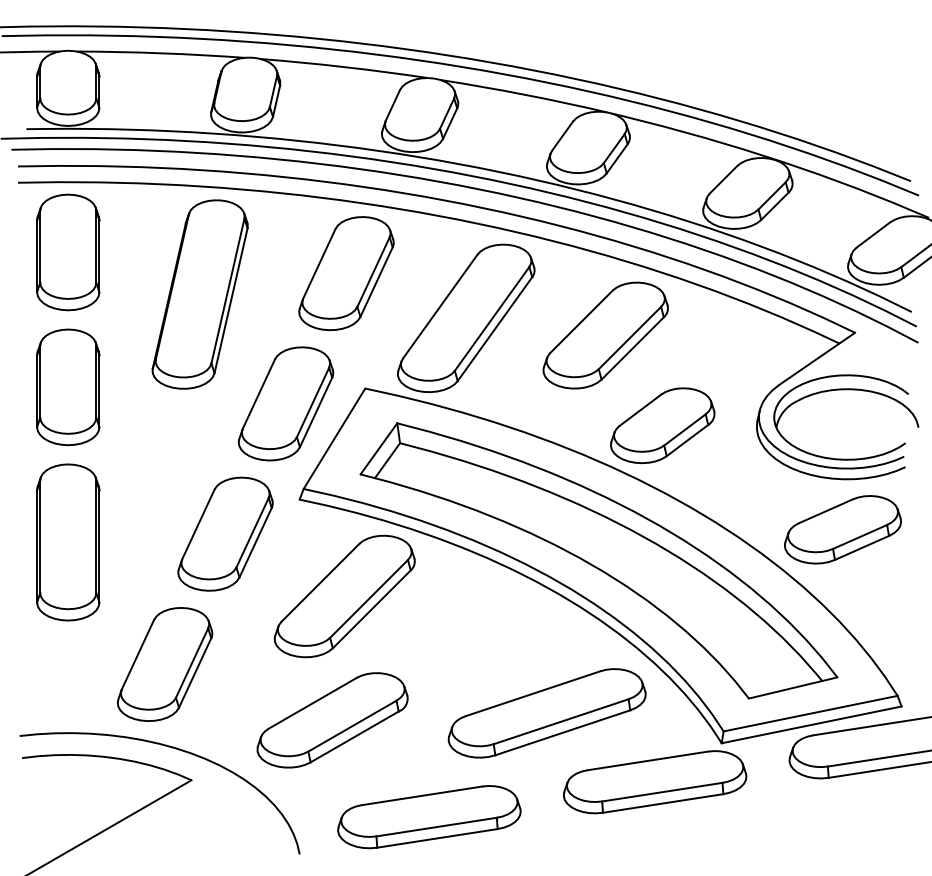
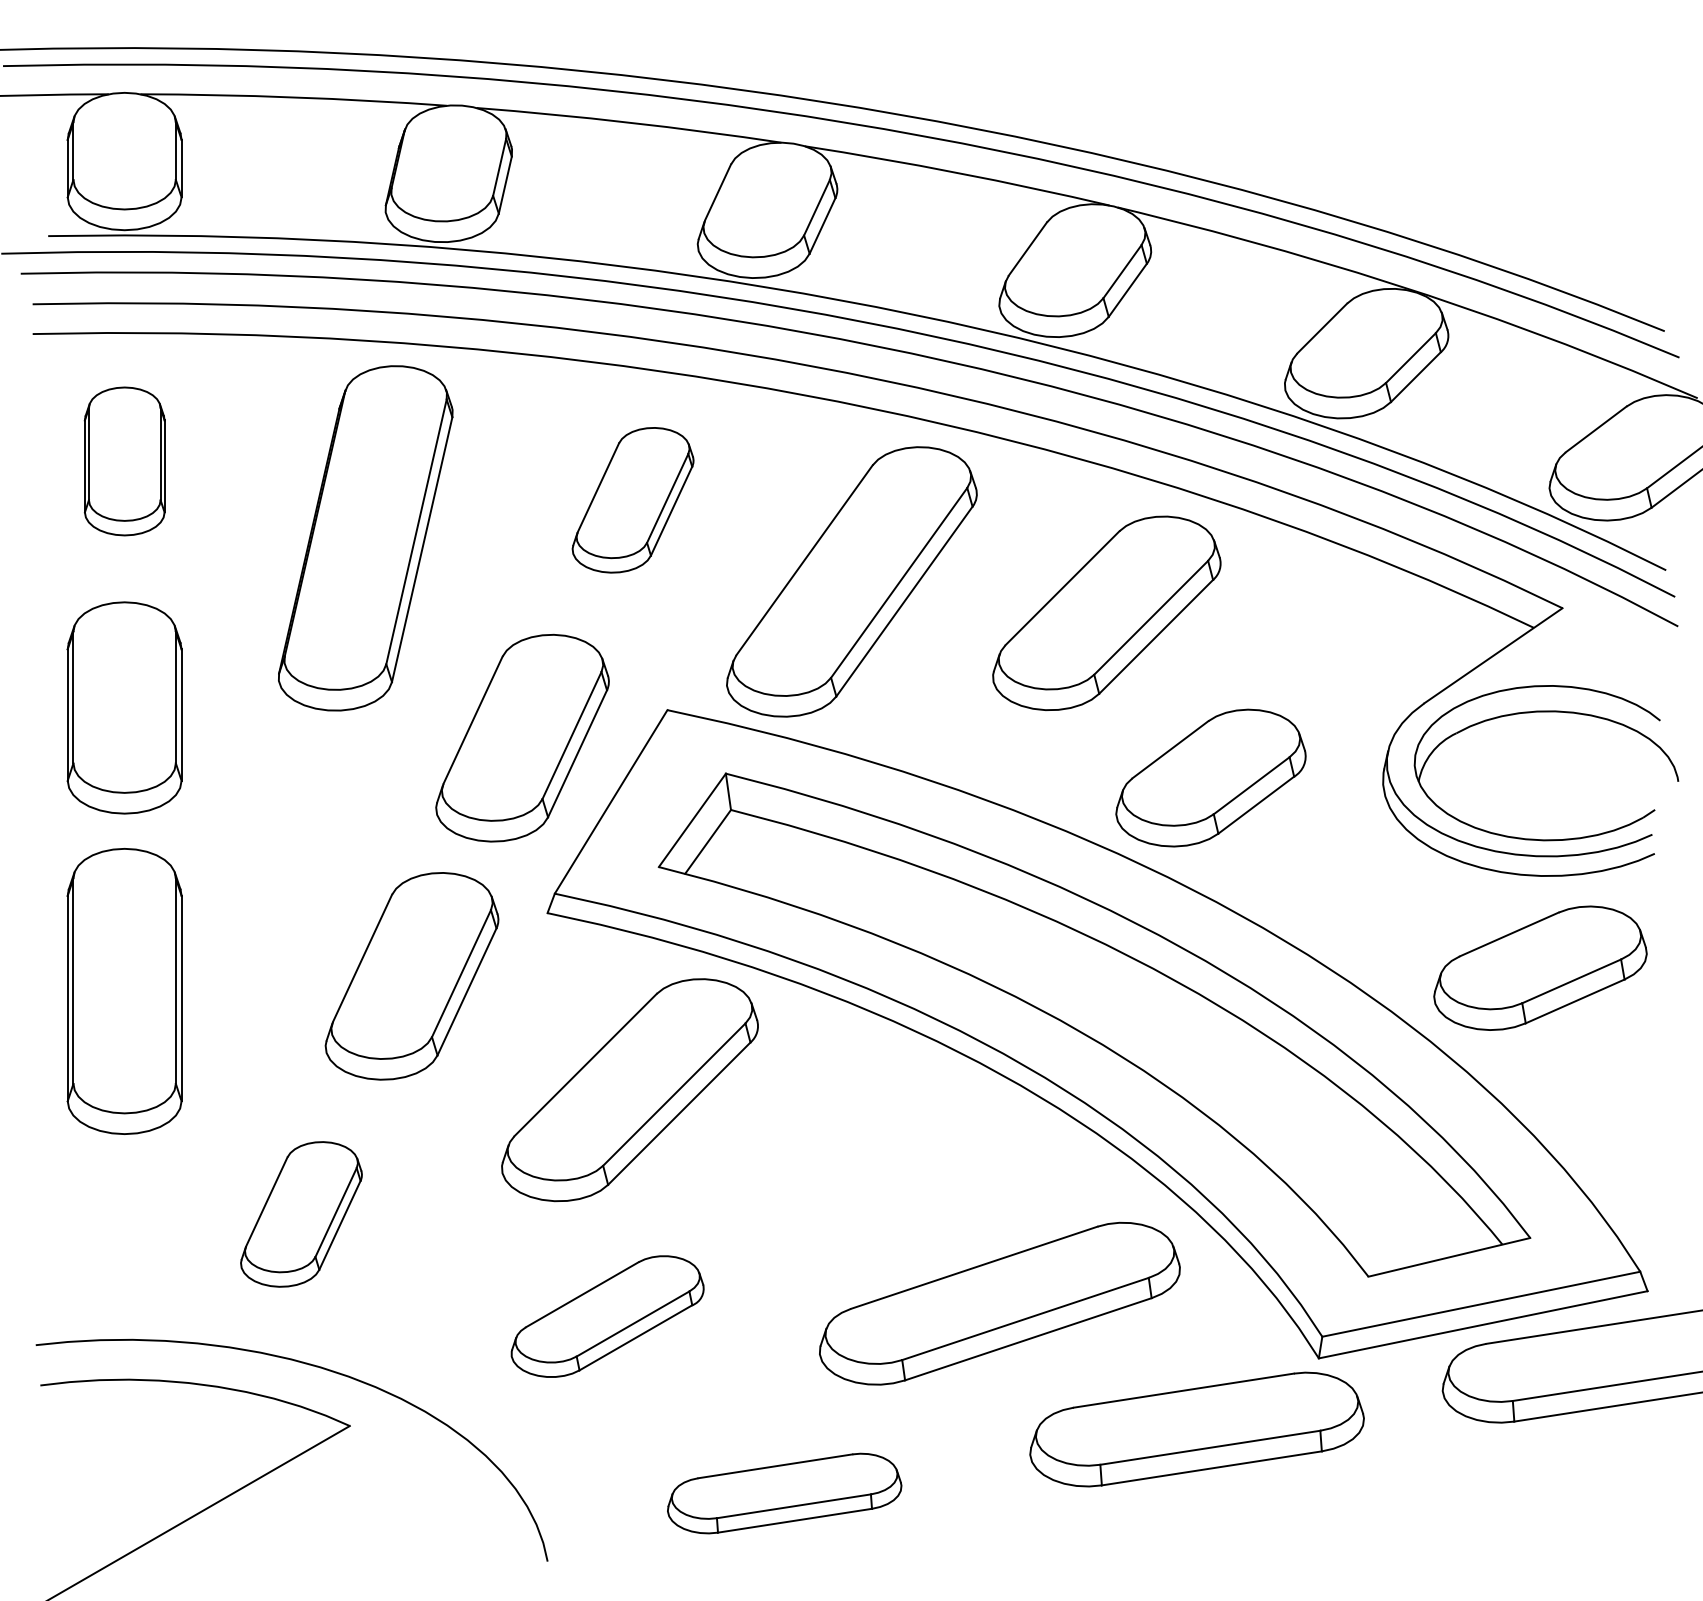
part: (68, 252) -> (125, 461), size x0.7
part: (346, 273) -> (633, 499), size x0.7
part: (164, 664) -> (300, 1214), size x0.7
part: (332, 720) -> (607, 1316), size x0.7
part: (429, 817) -> (784, 1494), size x0.7

